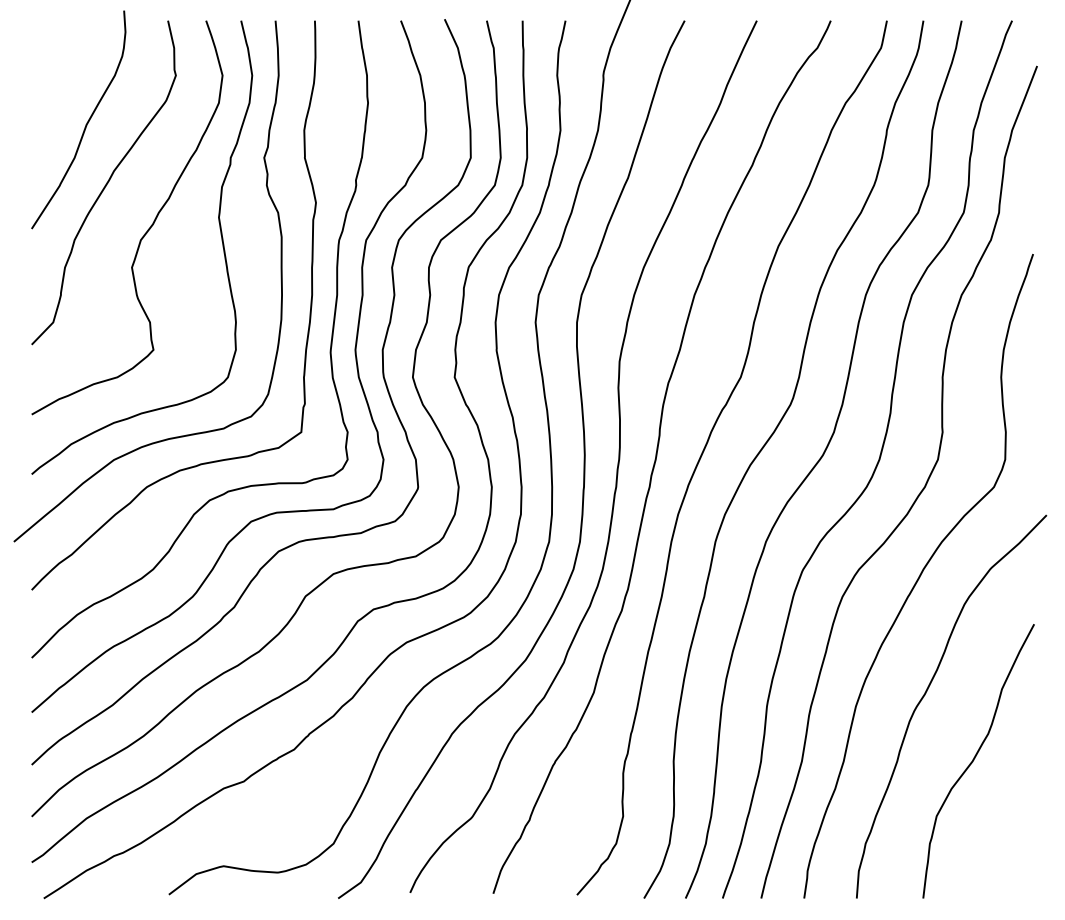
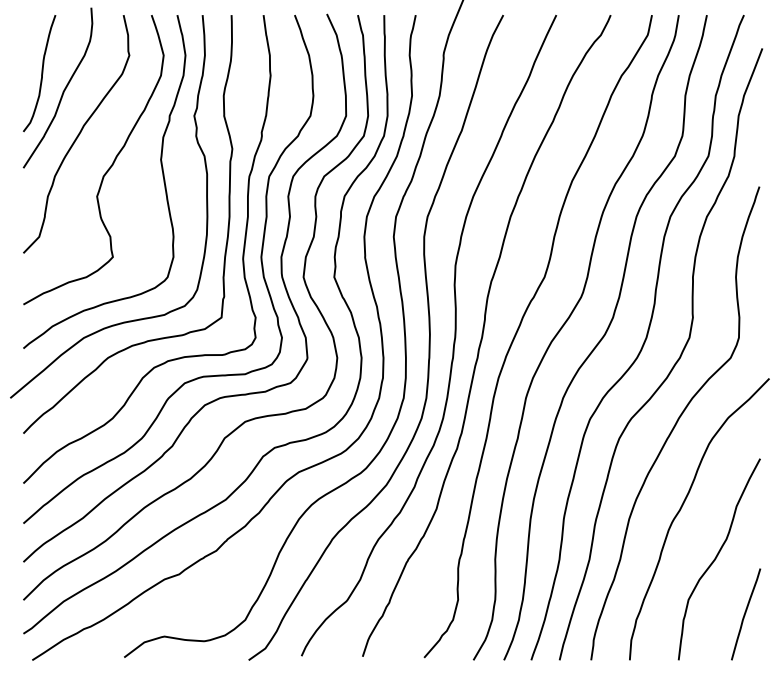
curve: (56, 99) -> (41, 73), added
curve: (1014, 835) -> (745, 613), added

